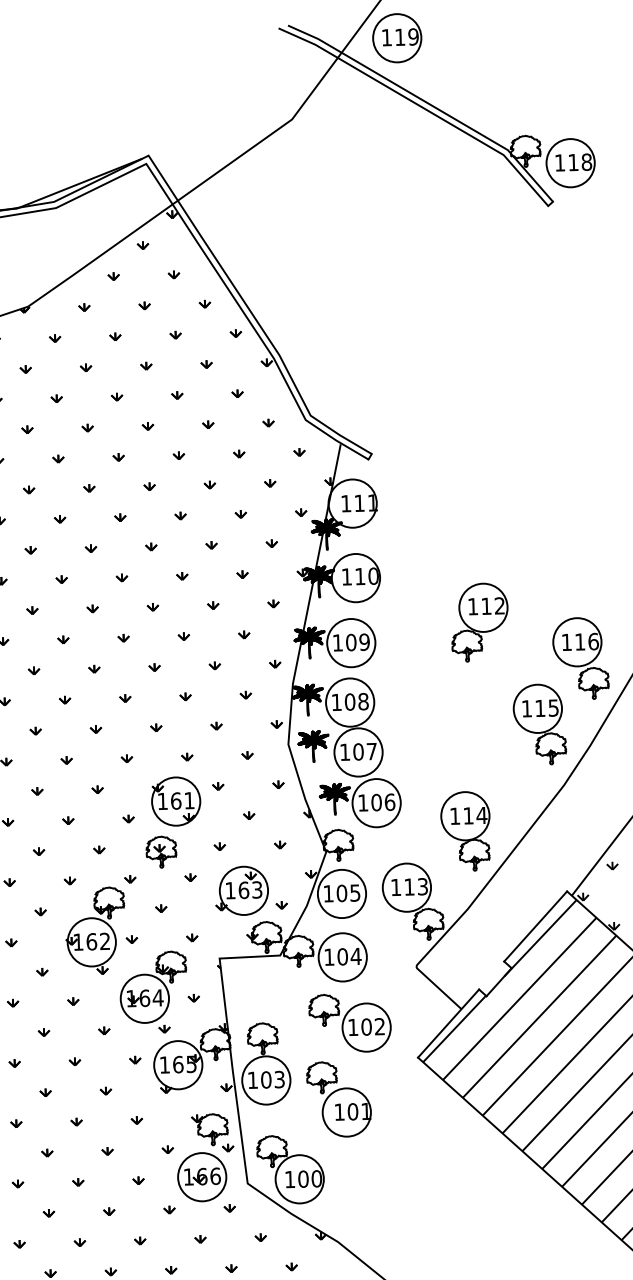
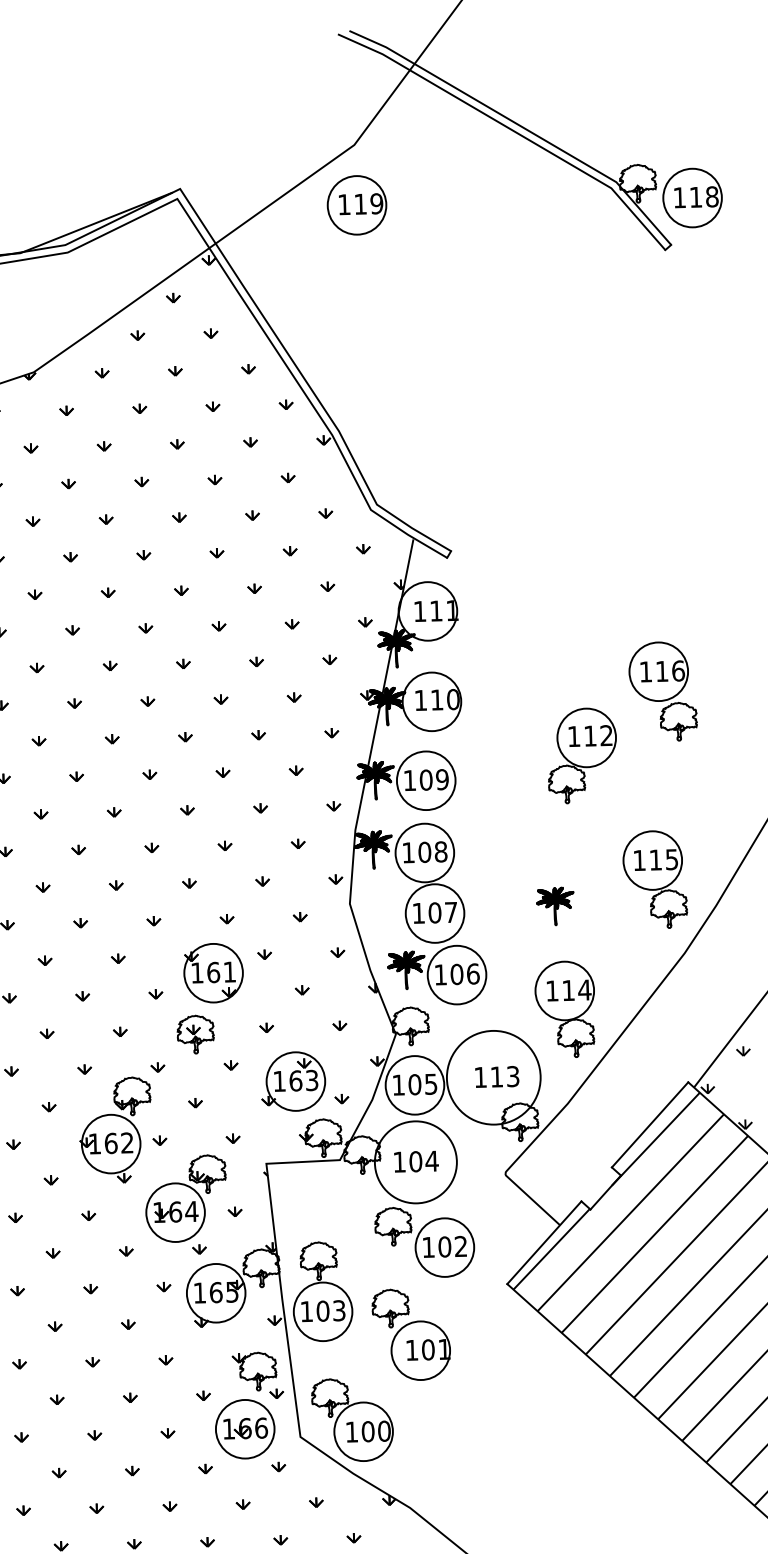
part: (396, 38) -> (356, 205), moved
part: (580, 658) -> (662, 691), moved
part: (313, 746) -> (555, 906), moved
circle: (406, 887) -> (493, 1077), size x1.6
circle: (342, 957) -> (415, 1162), size x1.4

